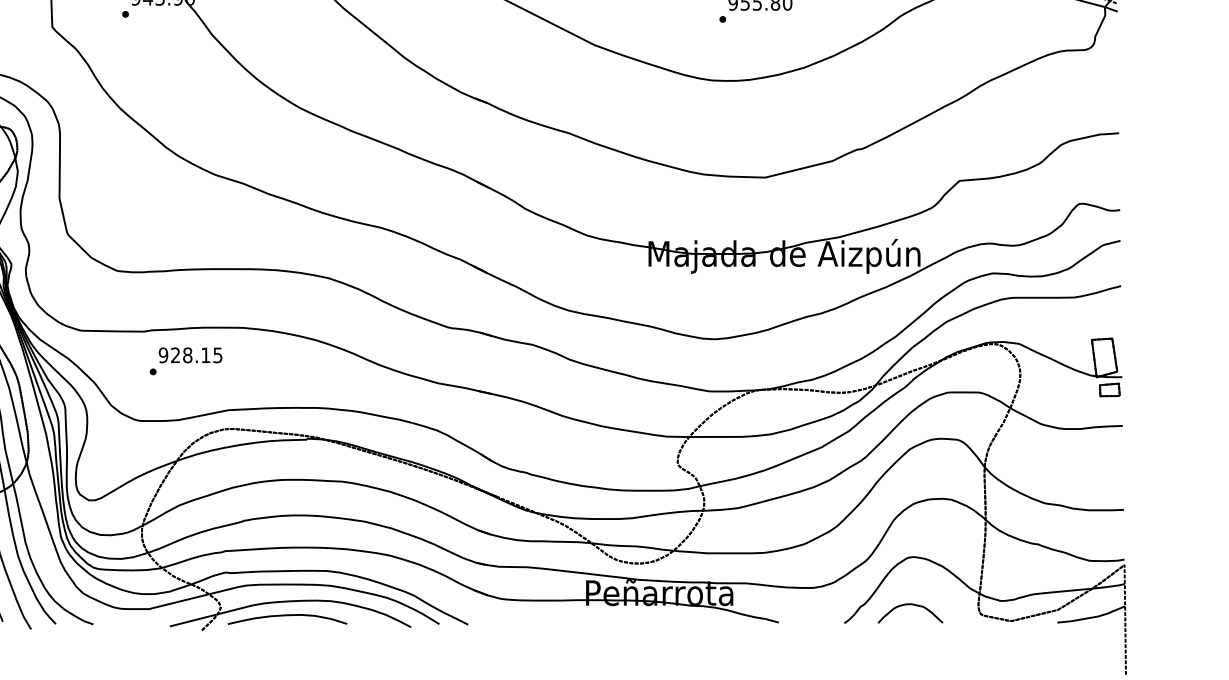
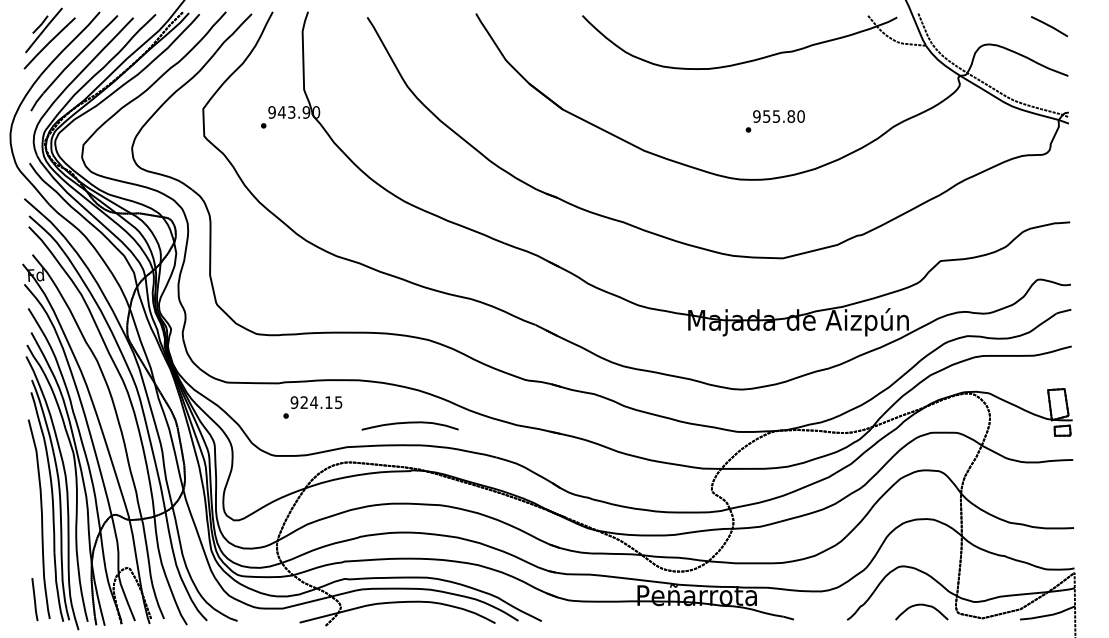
text: (188, 355) -> (314, 402), 928.15 -> 924.15
curve: (910, 605) -> (921, 605), moved
curve: (286, 616) -> (409, 423), moved

